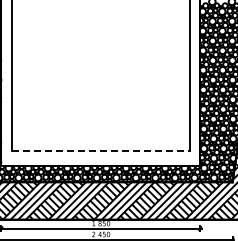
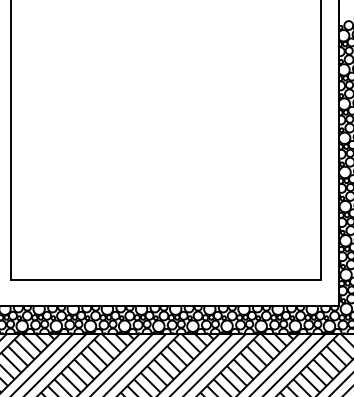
line: (100, 151) -> (165, 280), dashed -> solid

